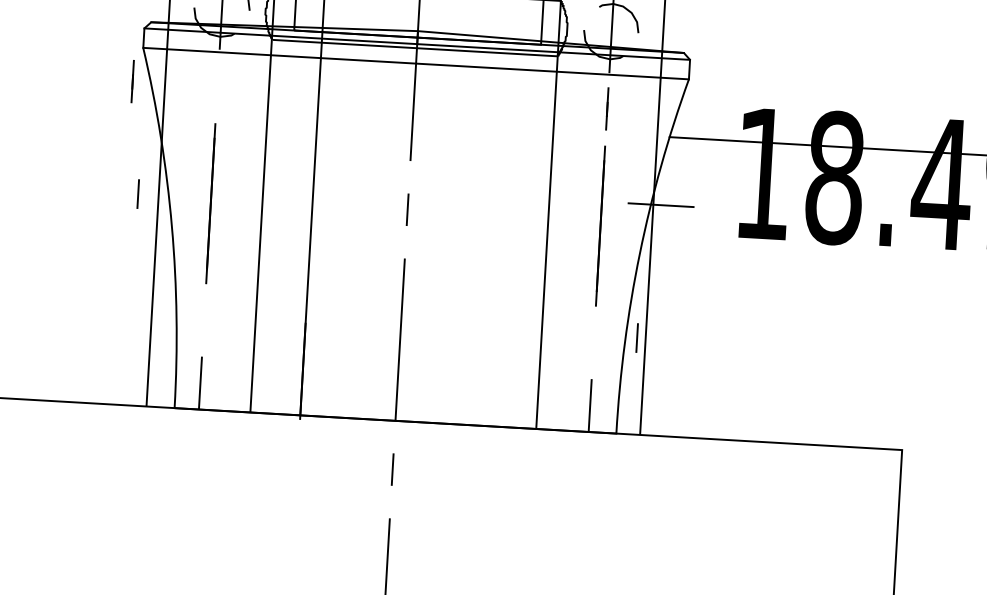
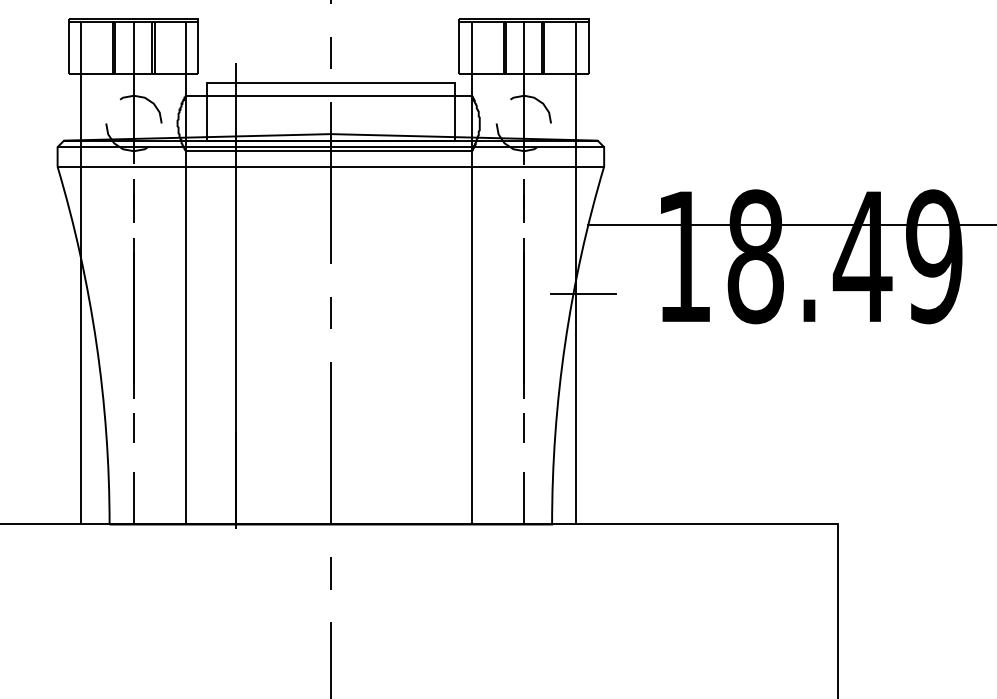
line: (132, 81) -> (133, 200), moved
line: (137, 193) -> (133, 427), moved
line: (636, 337) -> (523, 427), moved

